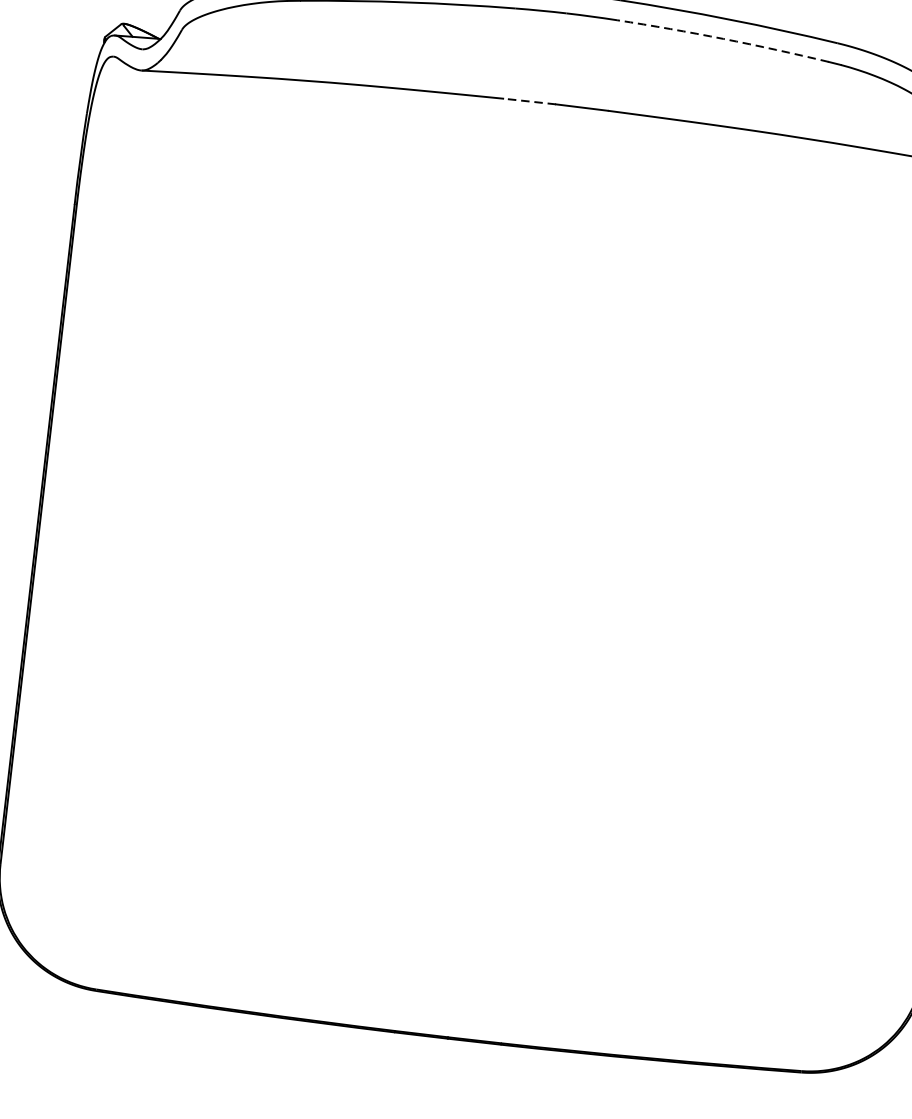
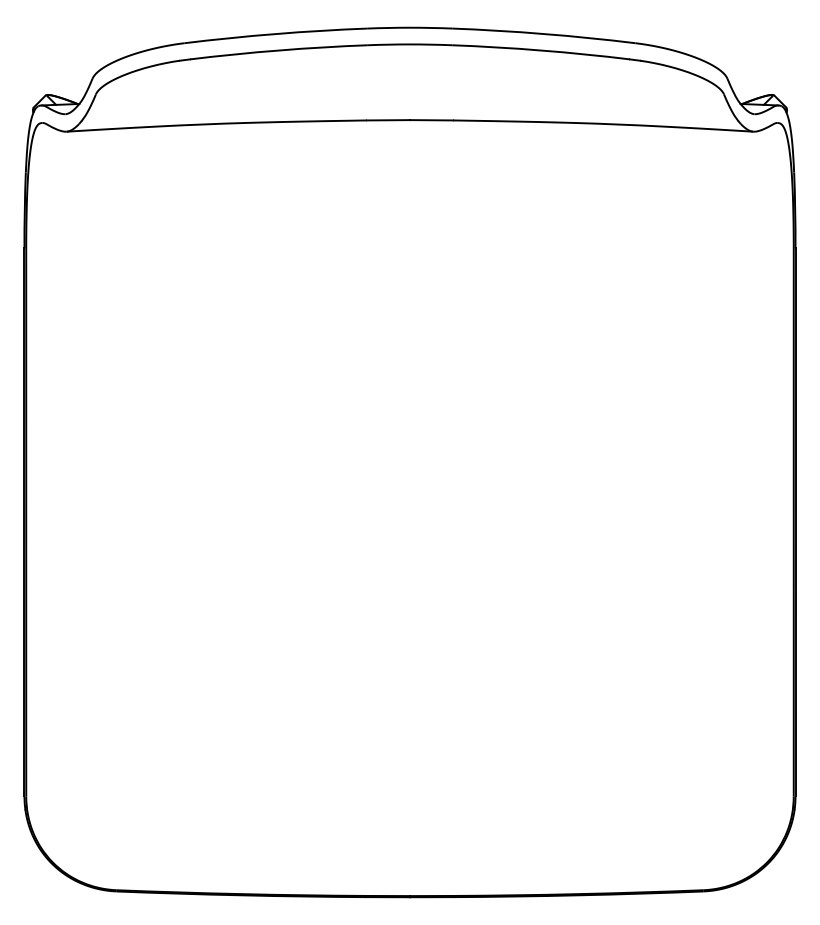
arc: (723, 38) -> (541, 50), dashed -> solid
line: (530, 101) -> (388, 120), dashed -> solid

